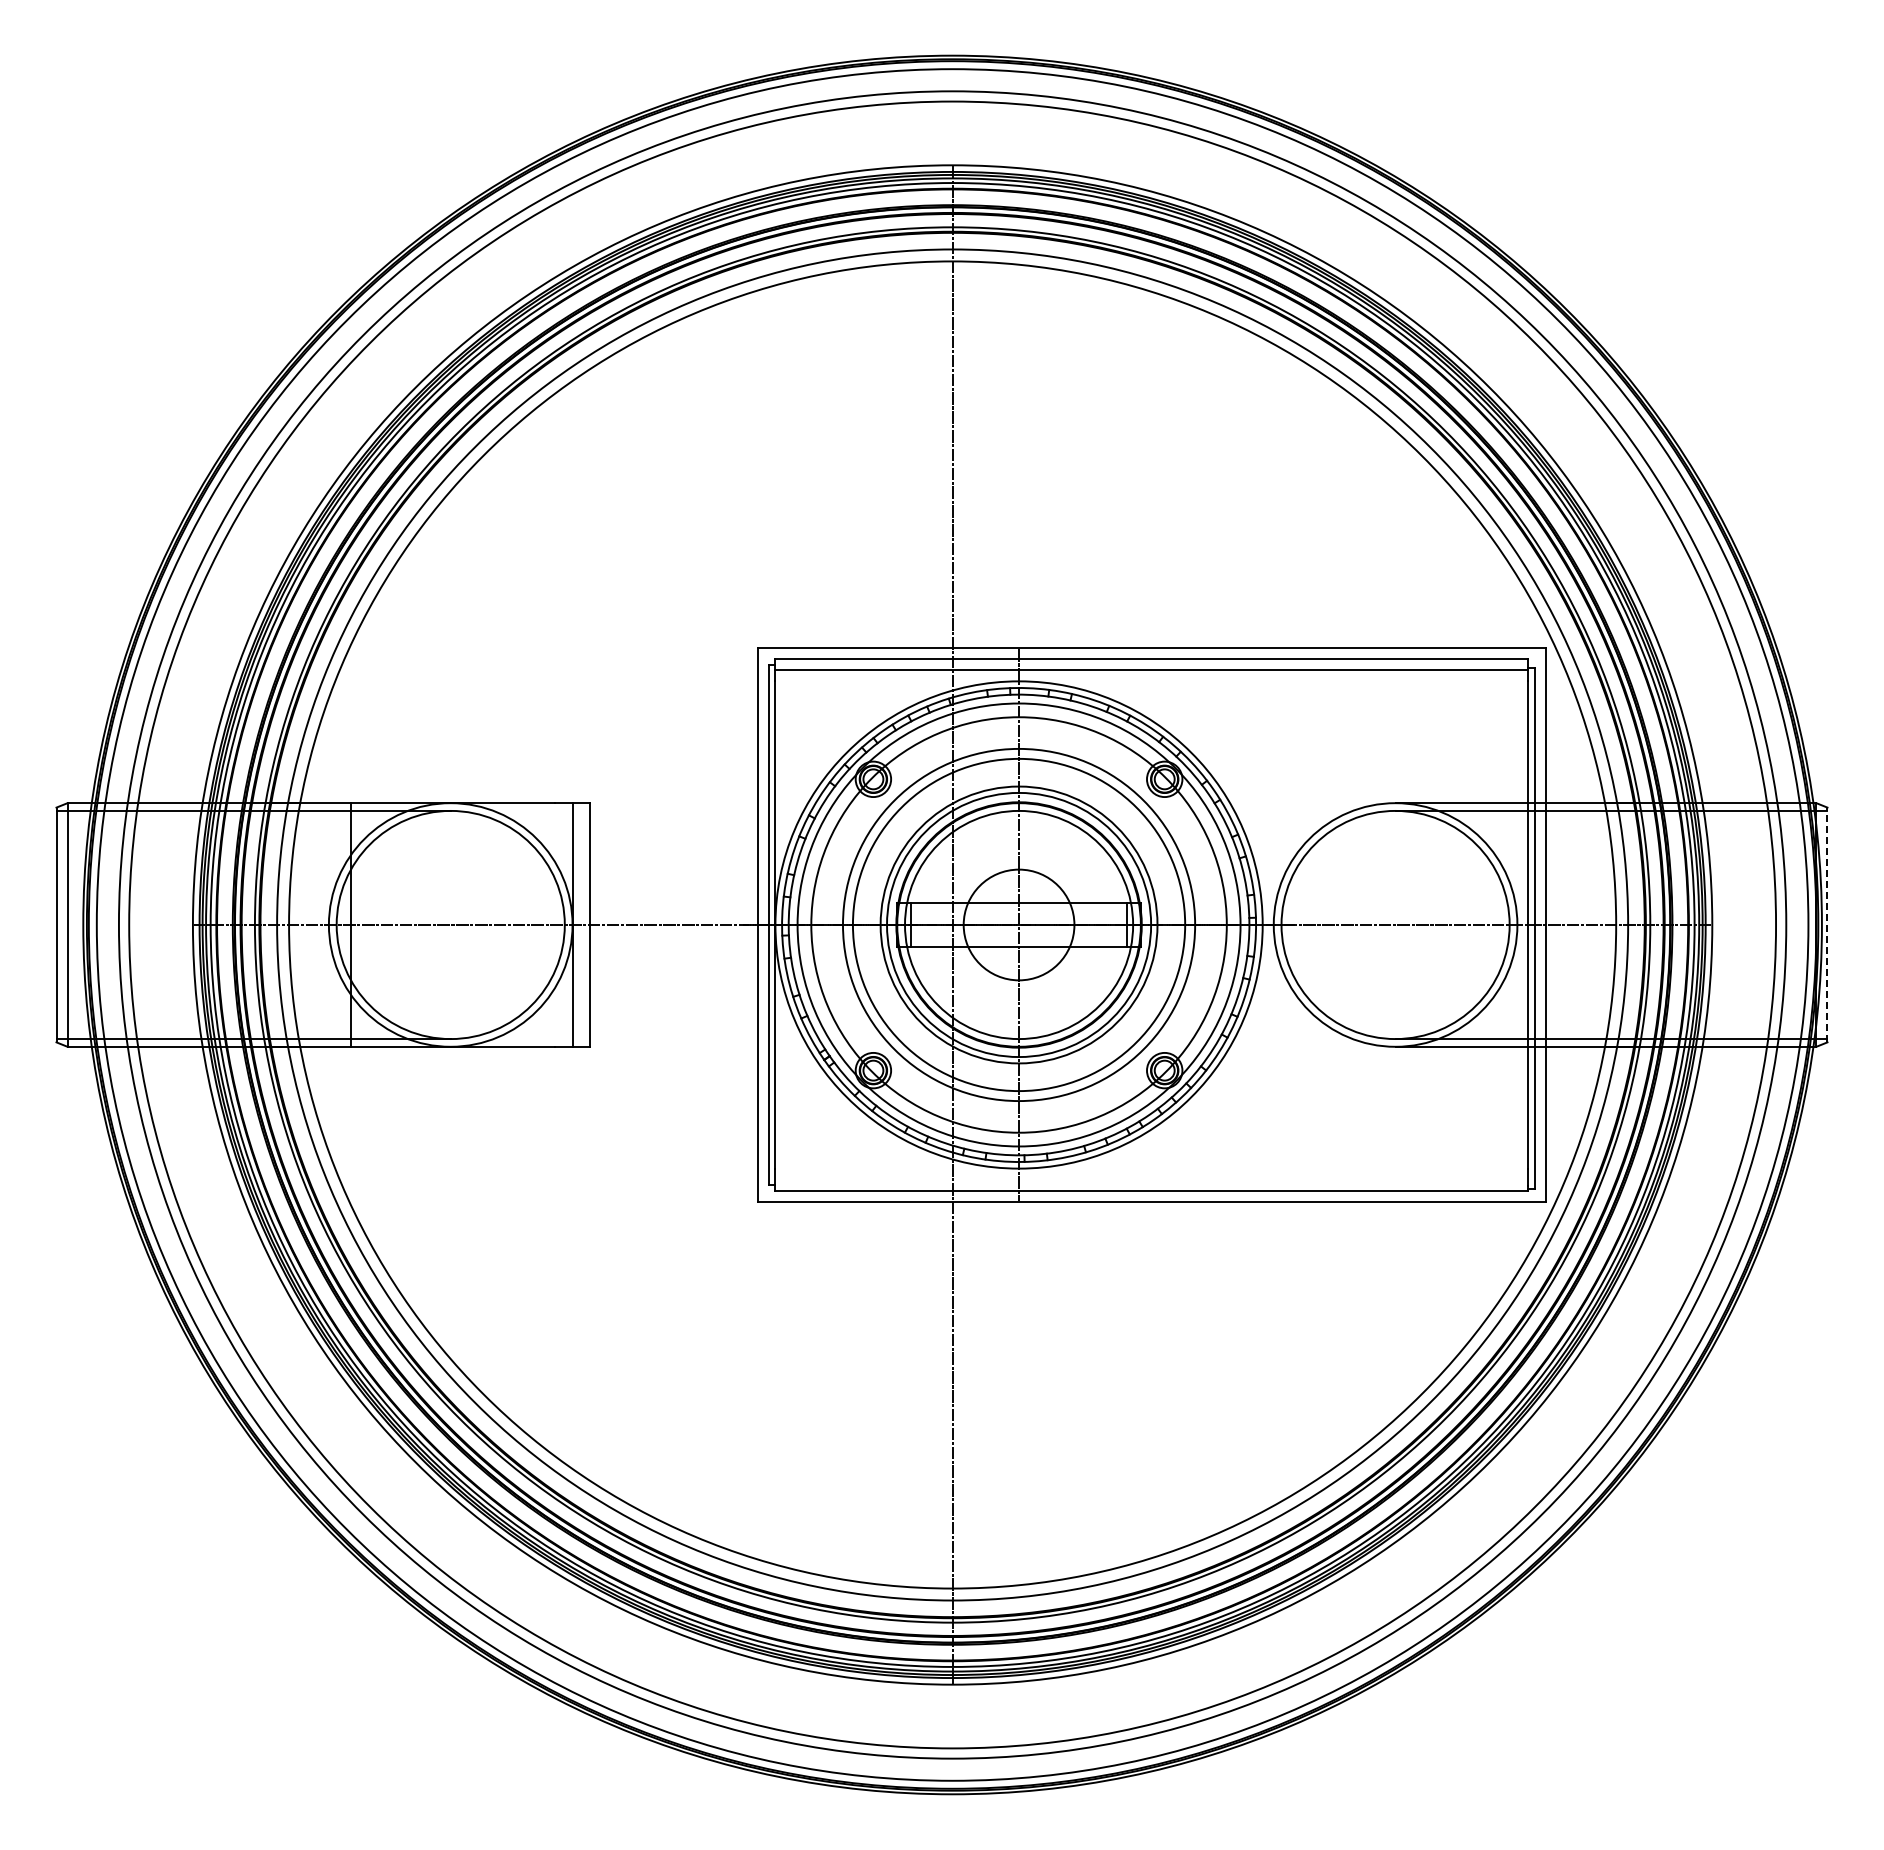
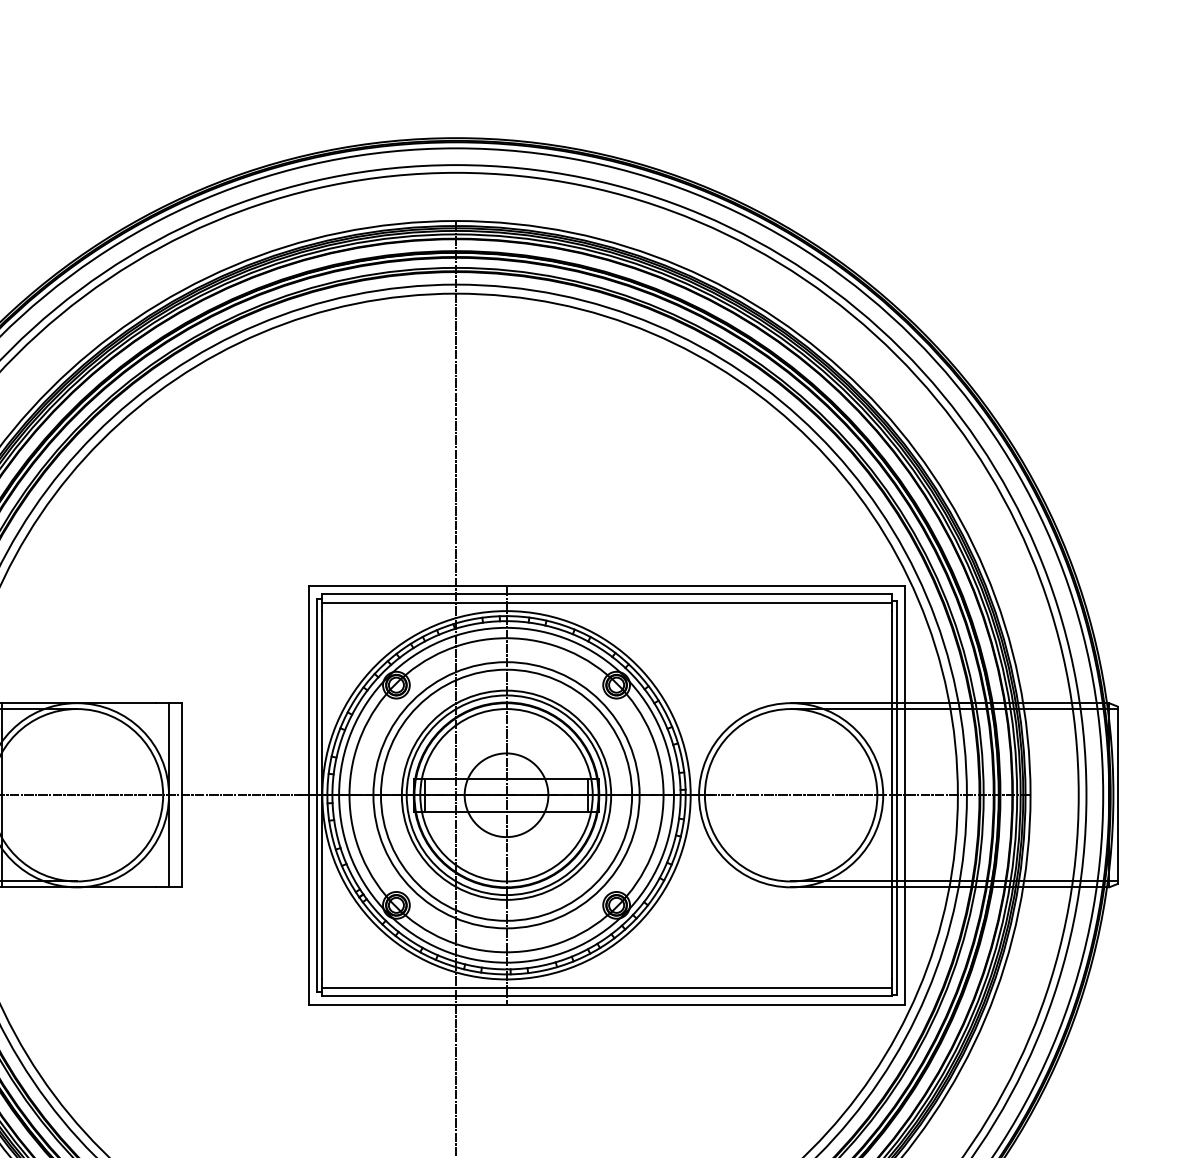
line: (1827, 924) -> (1117, 794), dashed -> solid
line: (1151, 1179) -> (606, 987), added

